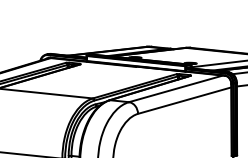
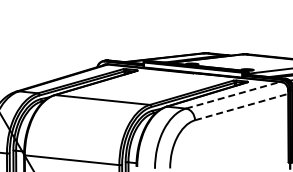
line: (175, 89) -> (232, 95), solid -> dashed
line: (185, 100) -> (242, 106), solid -> dashed

